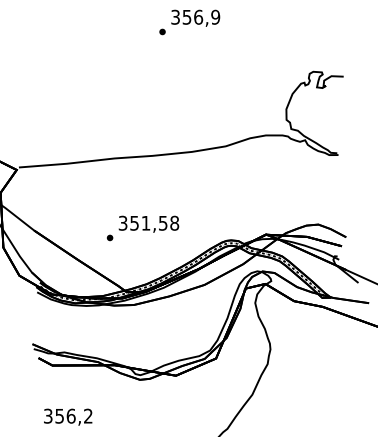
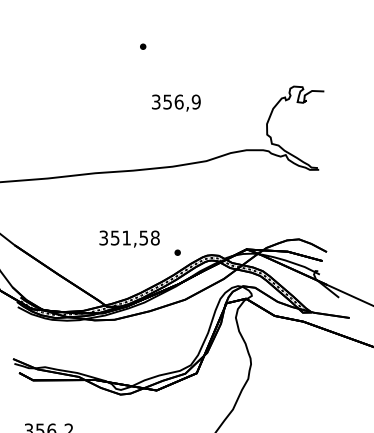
text: (195, 17) -> (176, 102), moved
part: (110, 237) -> (178, 252), moved

